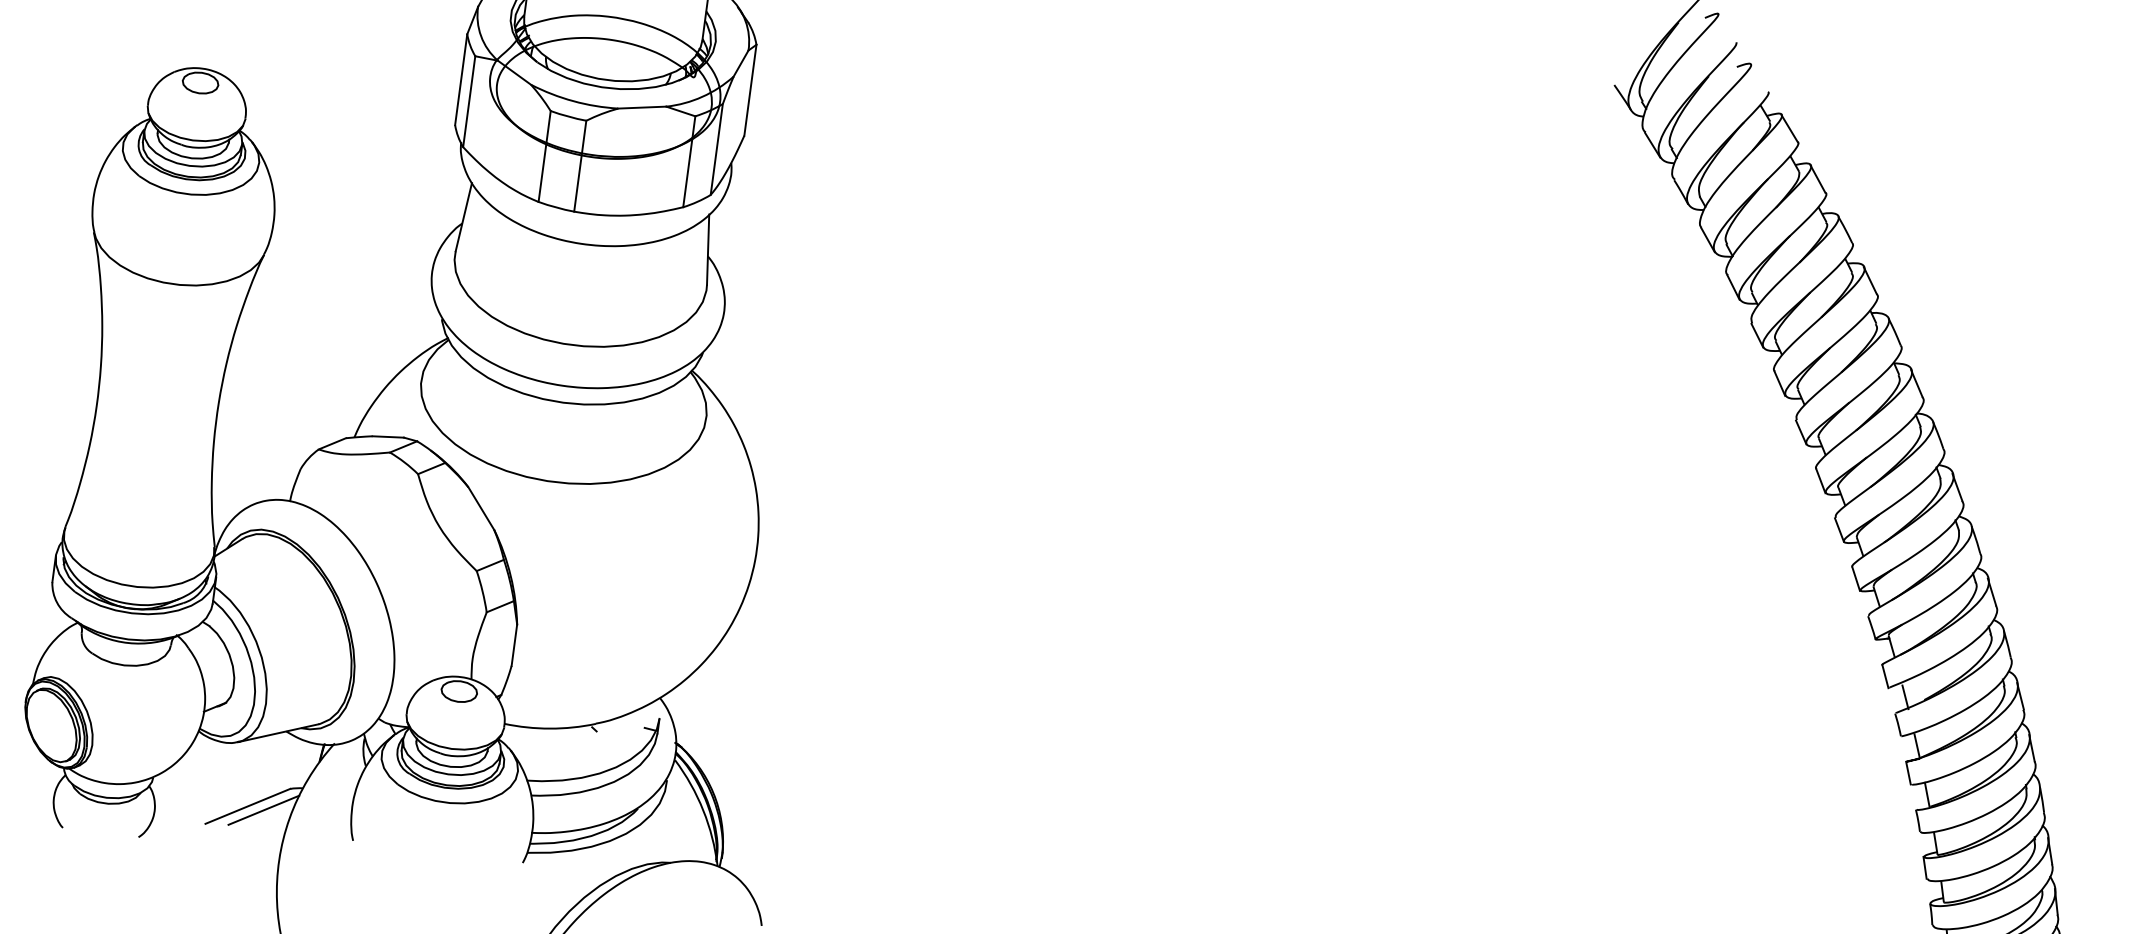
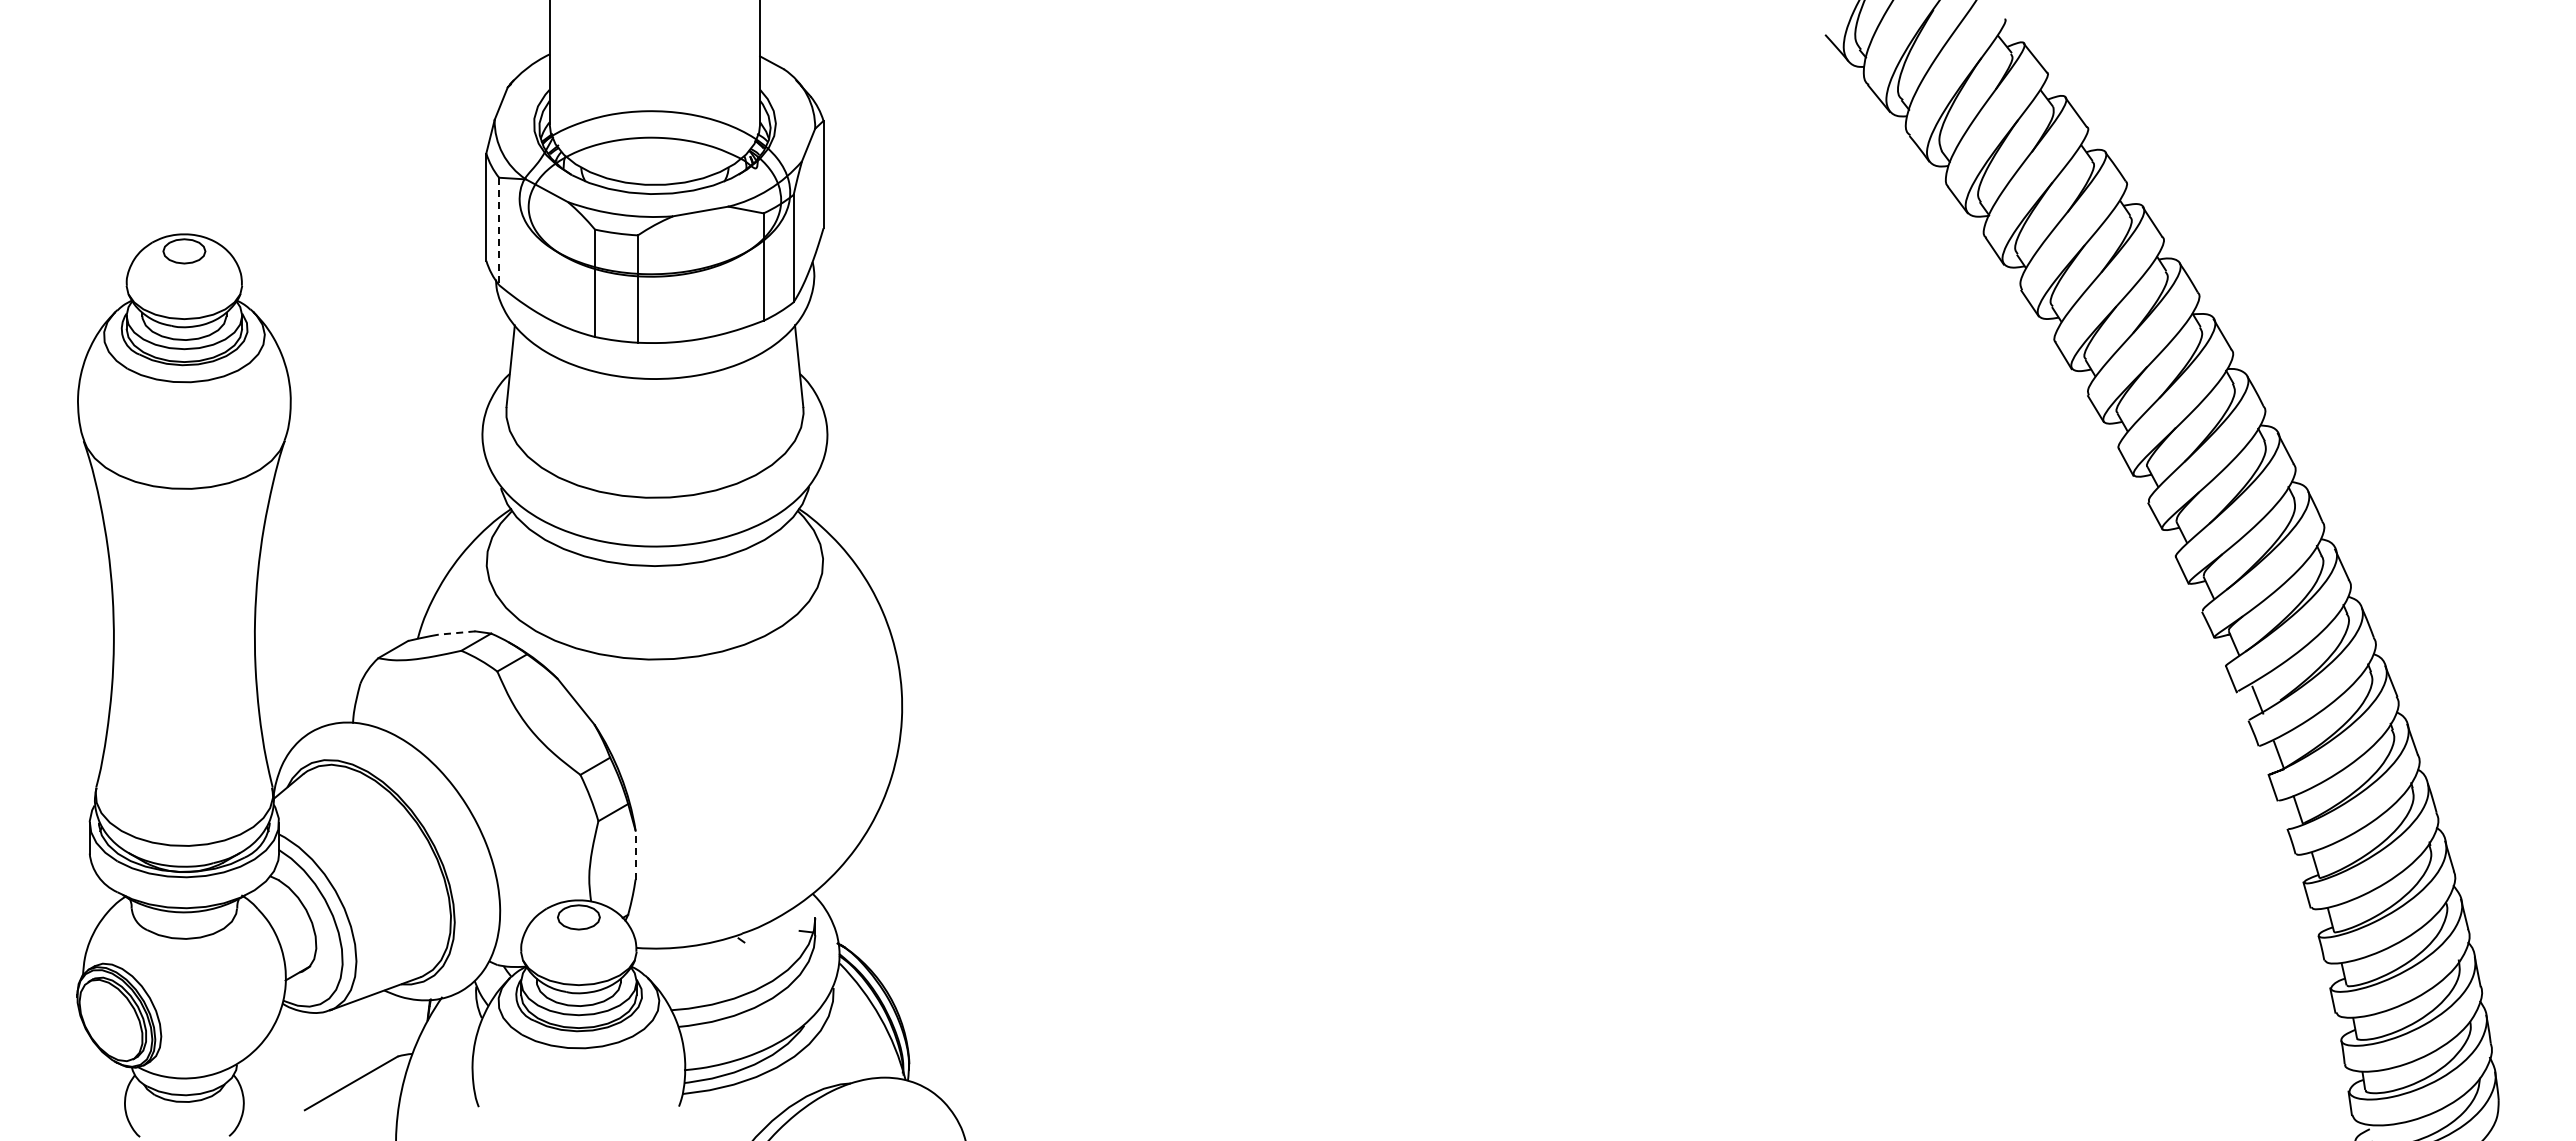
line: (469, 101) -> (499, 231), solid -> dashed
line: (387, 437) -> (456, 633), solid -> dashed
line: (514, 644) -> (635, 854), solid -> dashed
line: (263, 810) -> (370, 1085), removed

